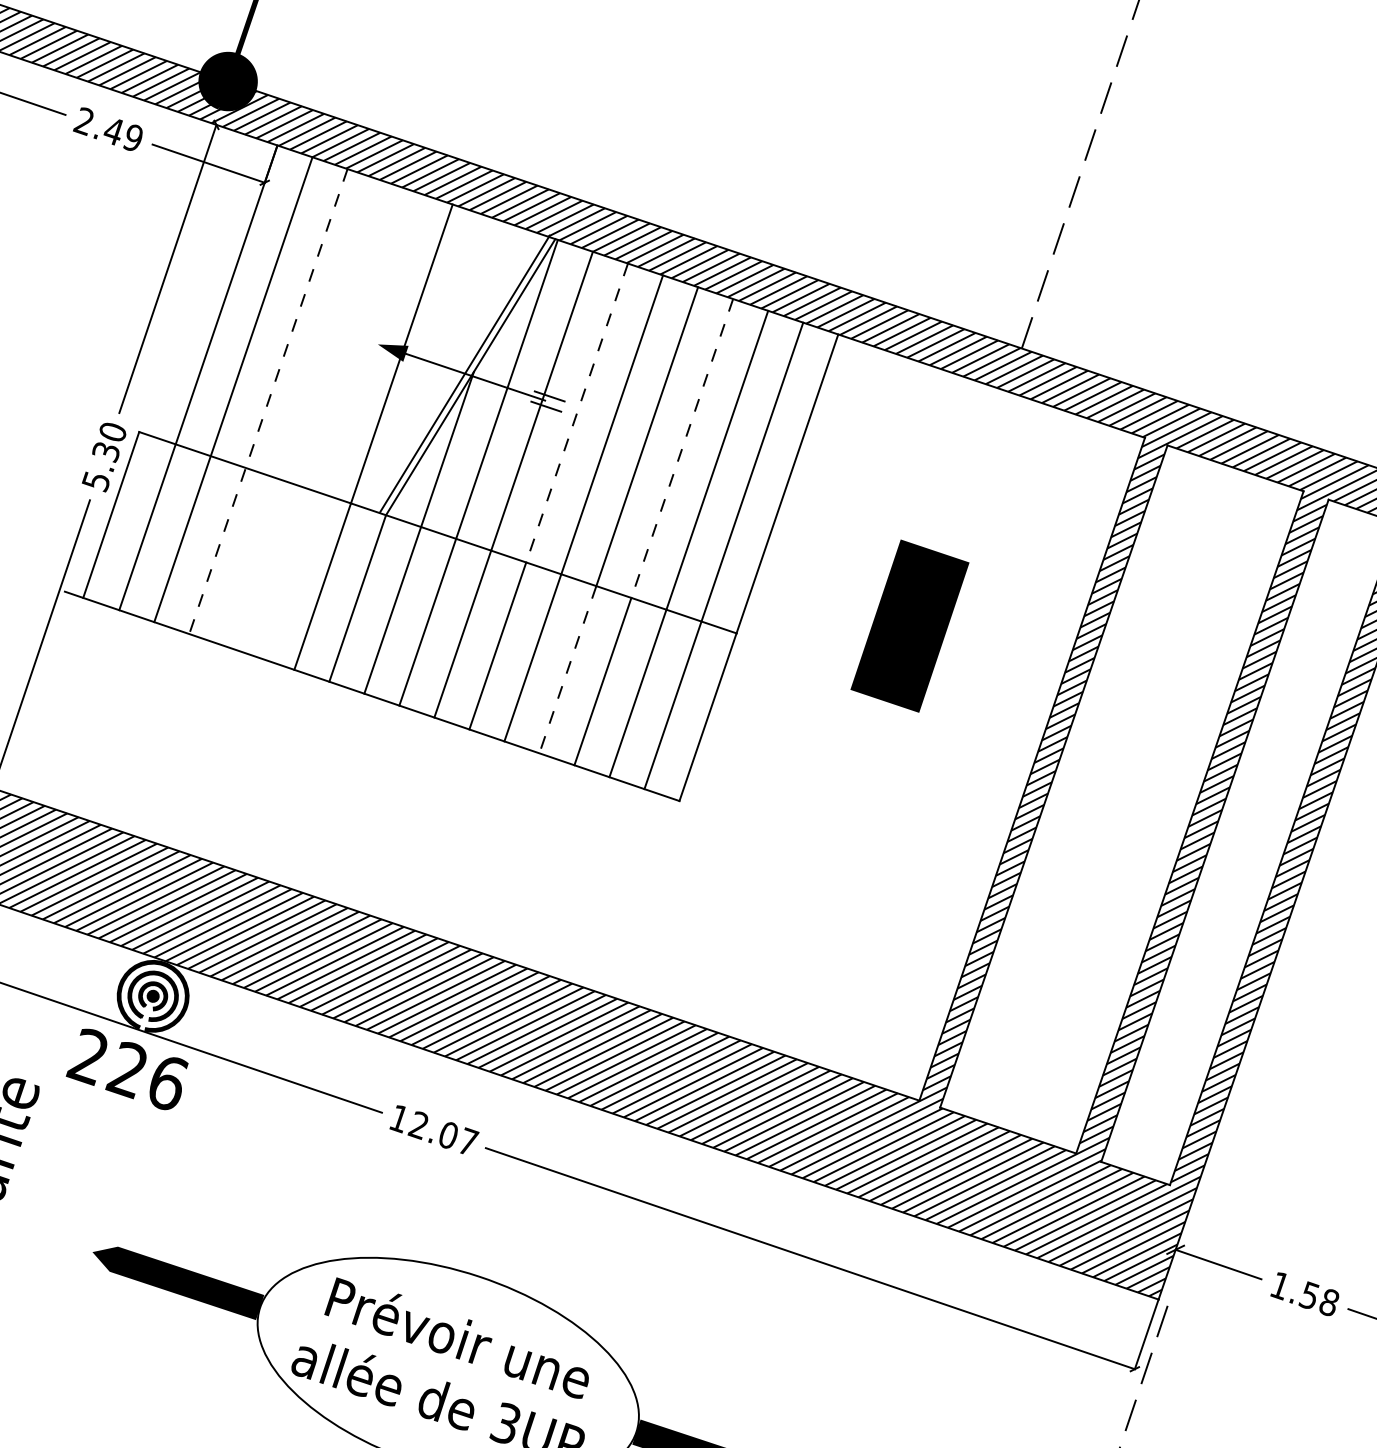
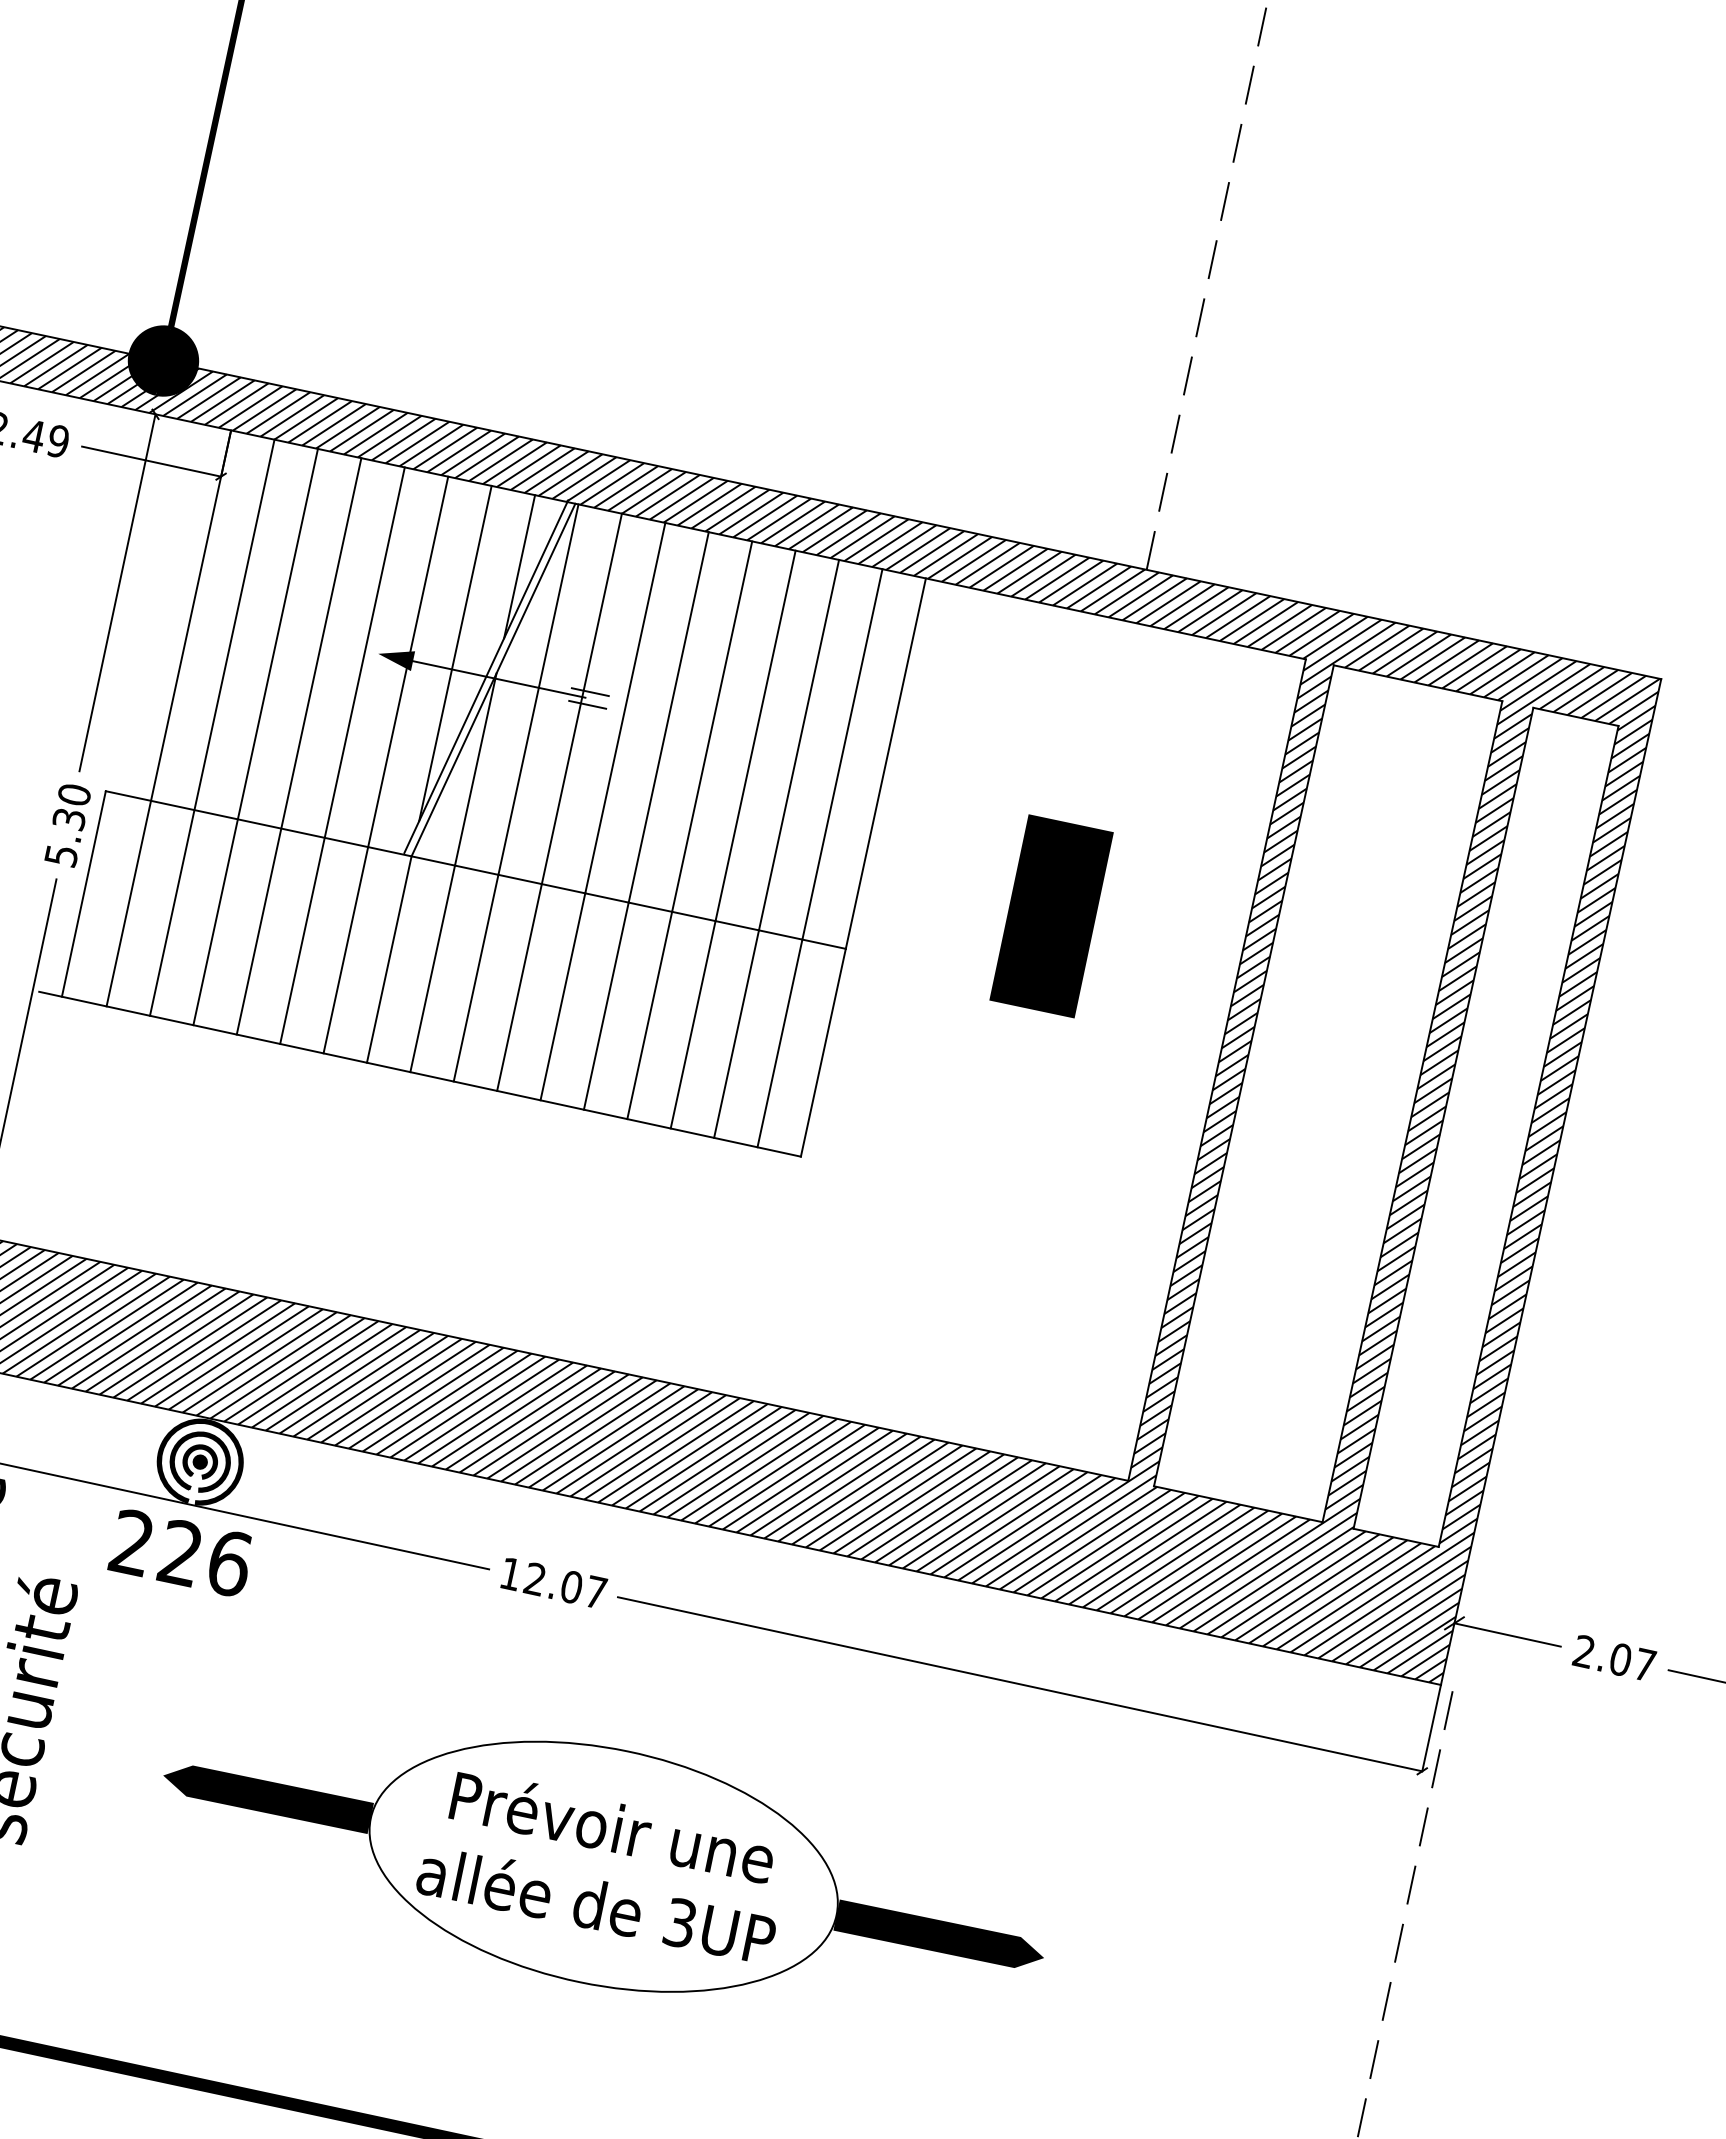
line: (503, 285) -> (519, 566), added
line: (441, 351) -> (455, 653), added
line: (268, 401) -> (255, 737), dashed -> solid
line: (302, 413) -> (298, 746), added
line: (577, 413) -> (625, 708), dashed -> solid
line: (338, 425) -> (342, 755), added
line: (682, 448) -> (755, 736), dashed -> solid
line: (567, 669) -> (649, 1015), dashed -> solid
text: (1304, 1294) -> (1614, 1658), 1.58 -> 2.07

